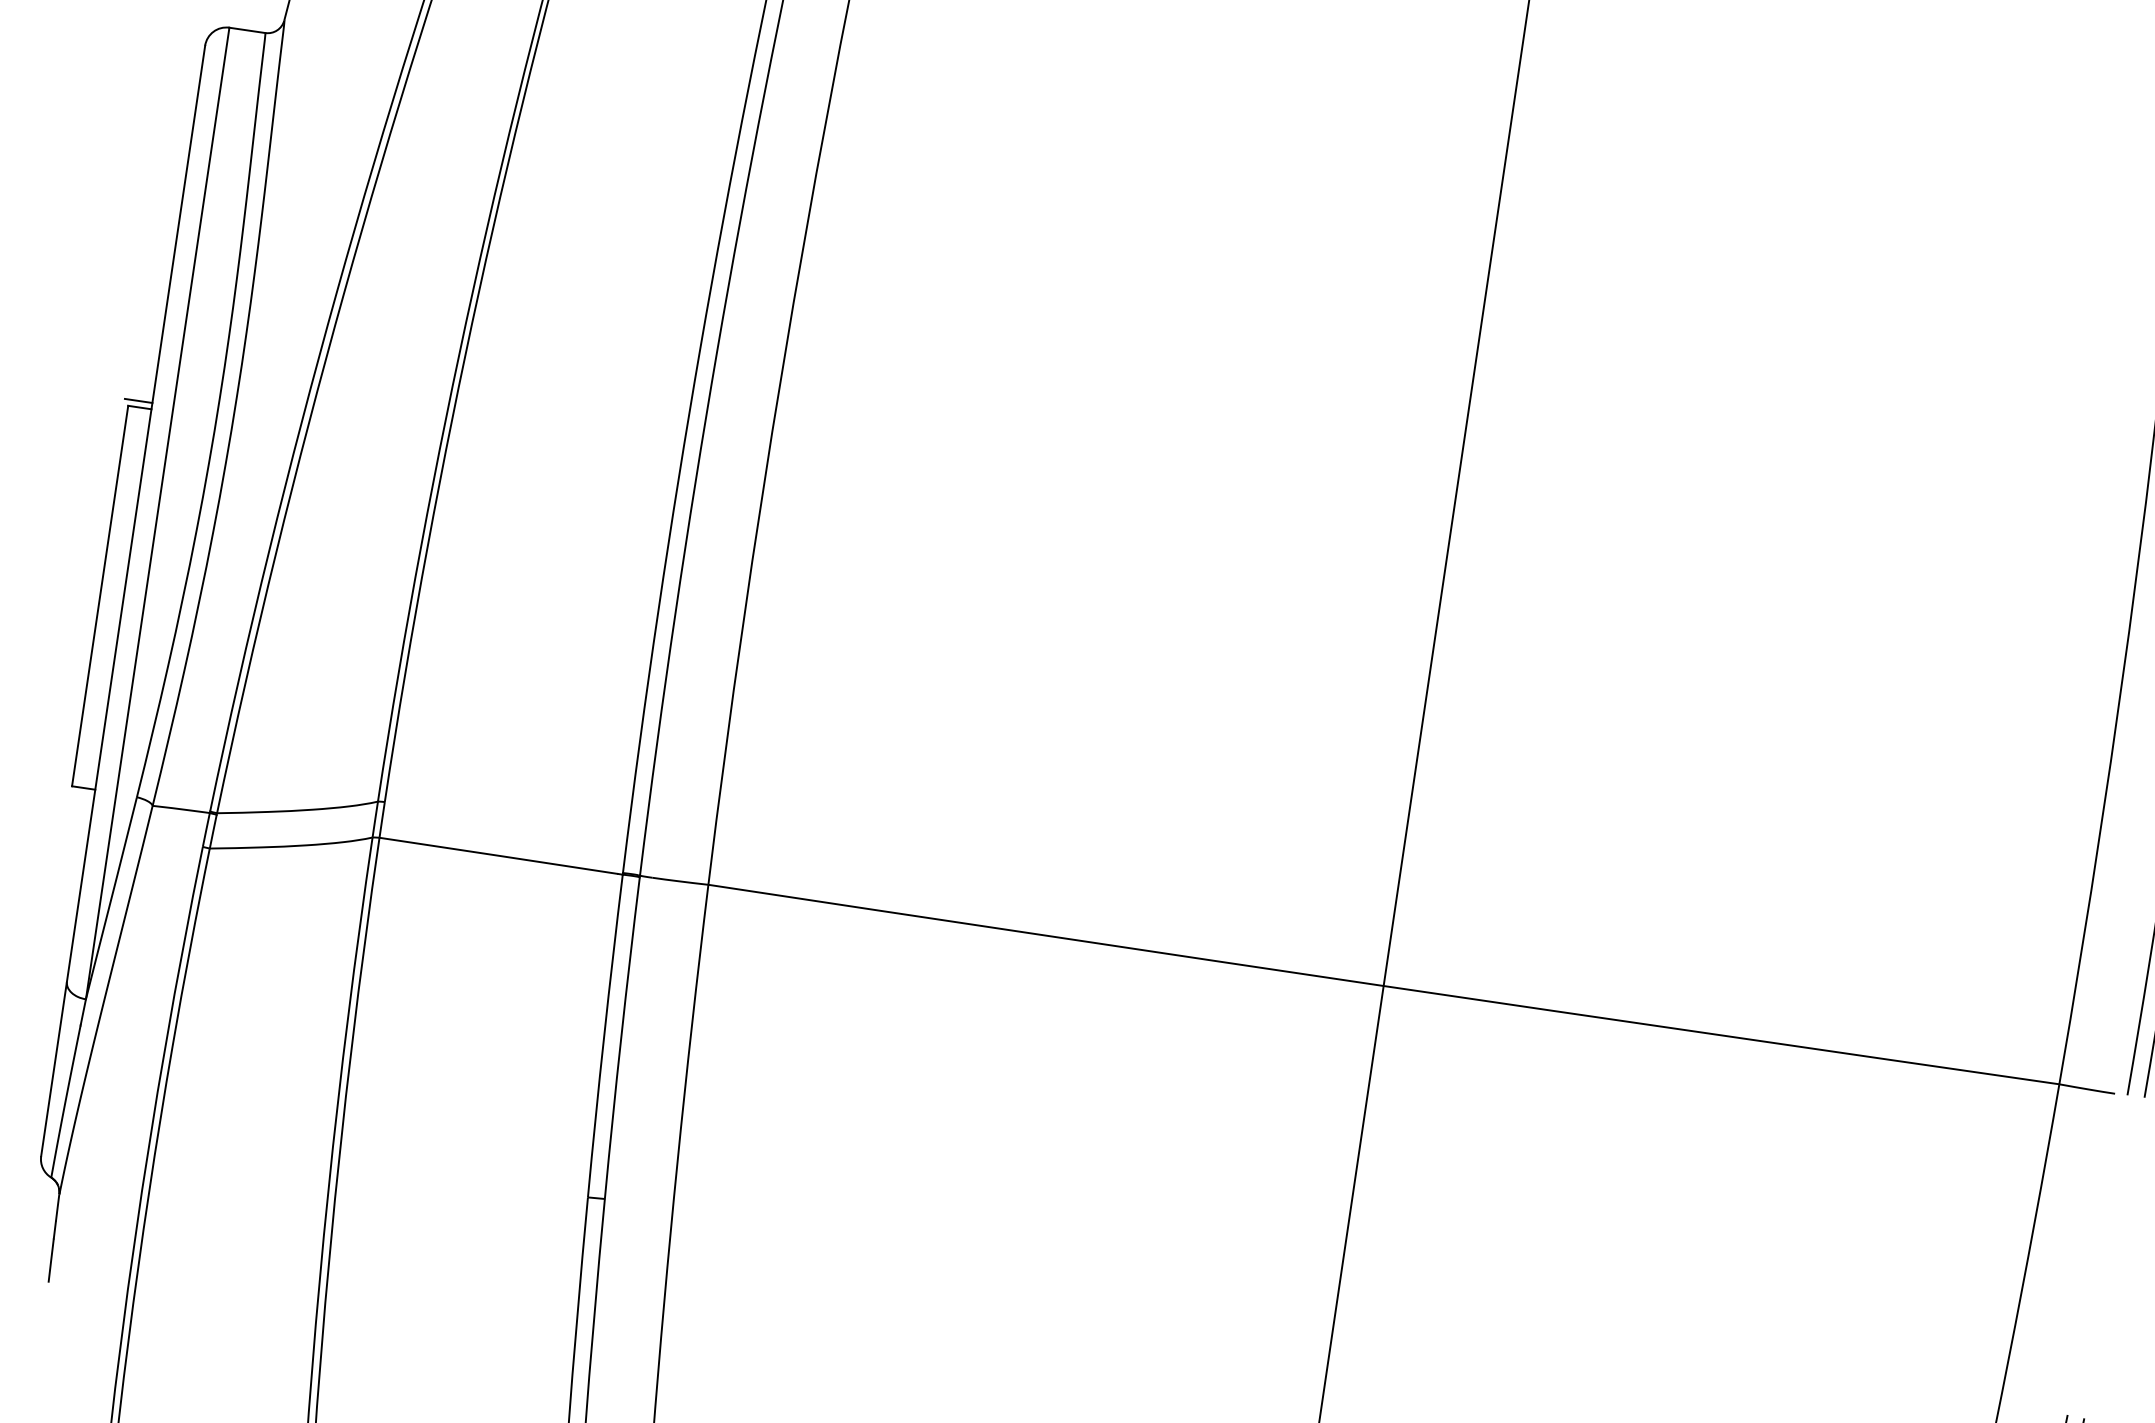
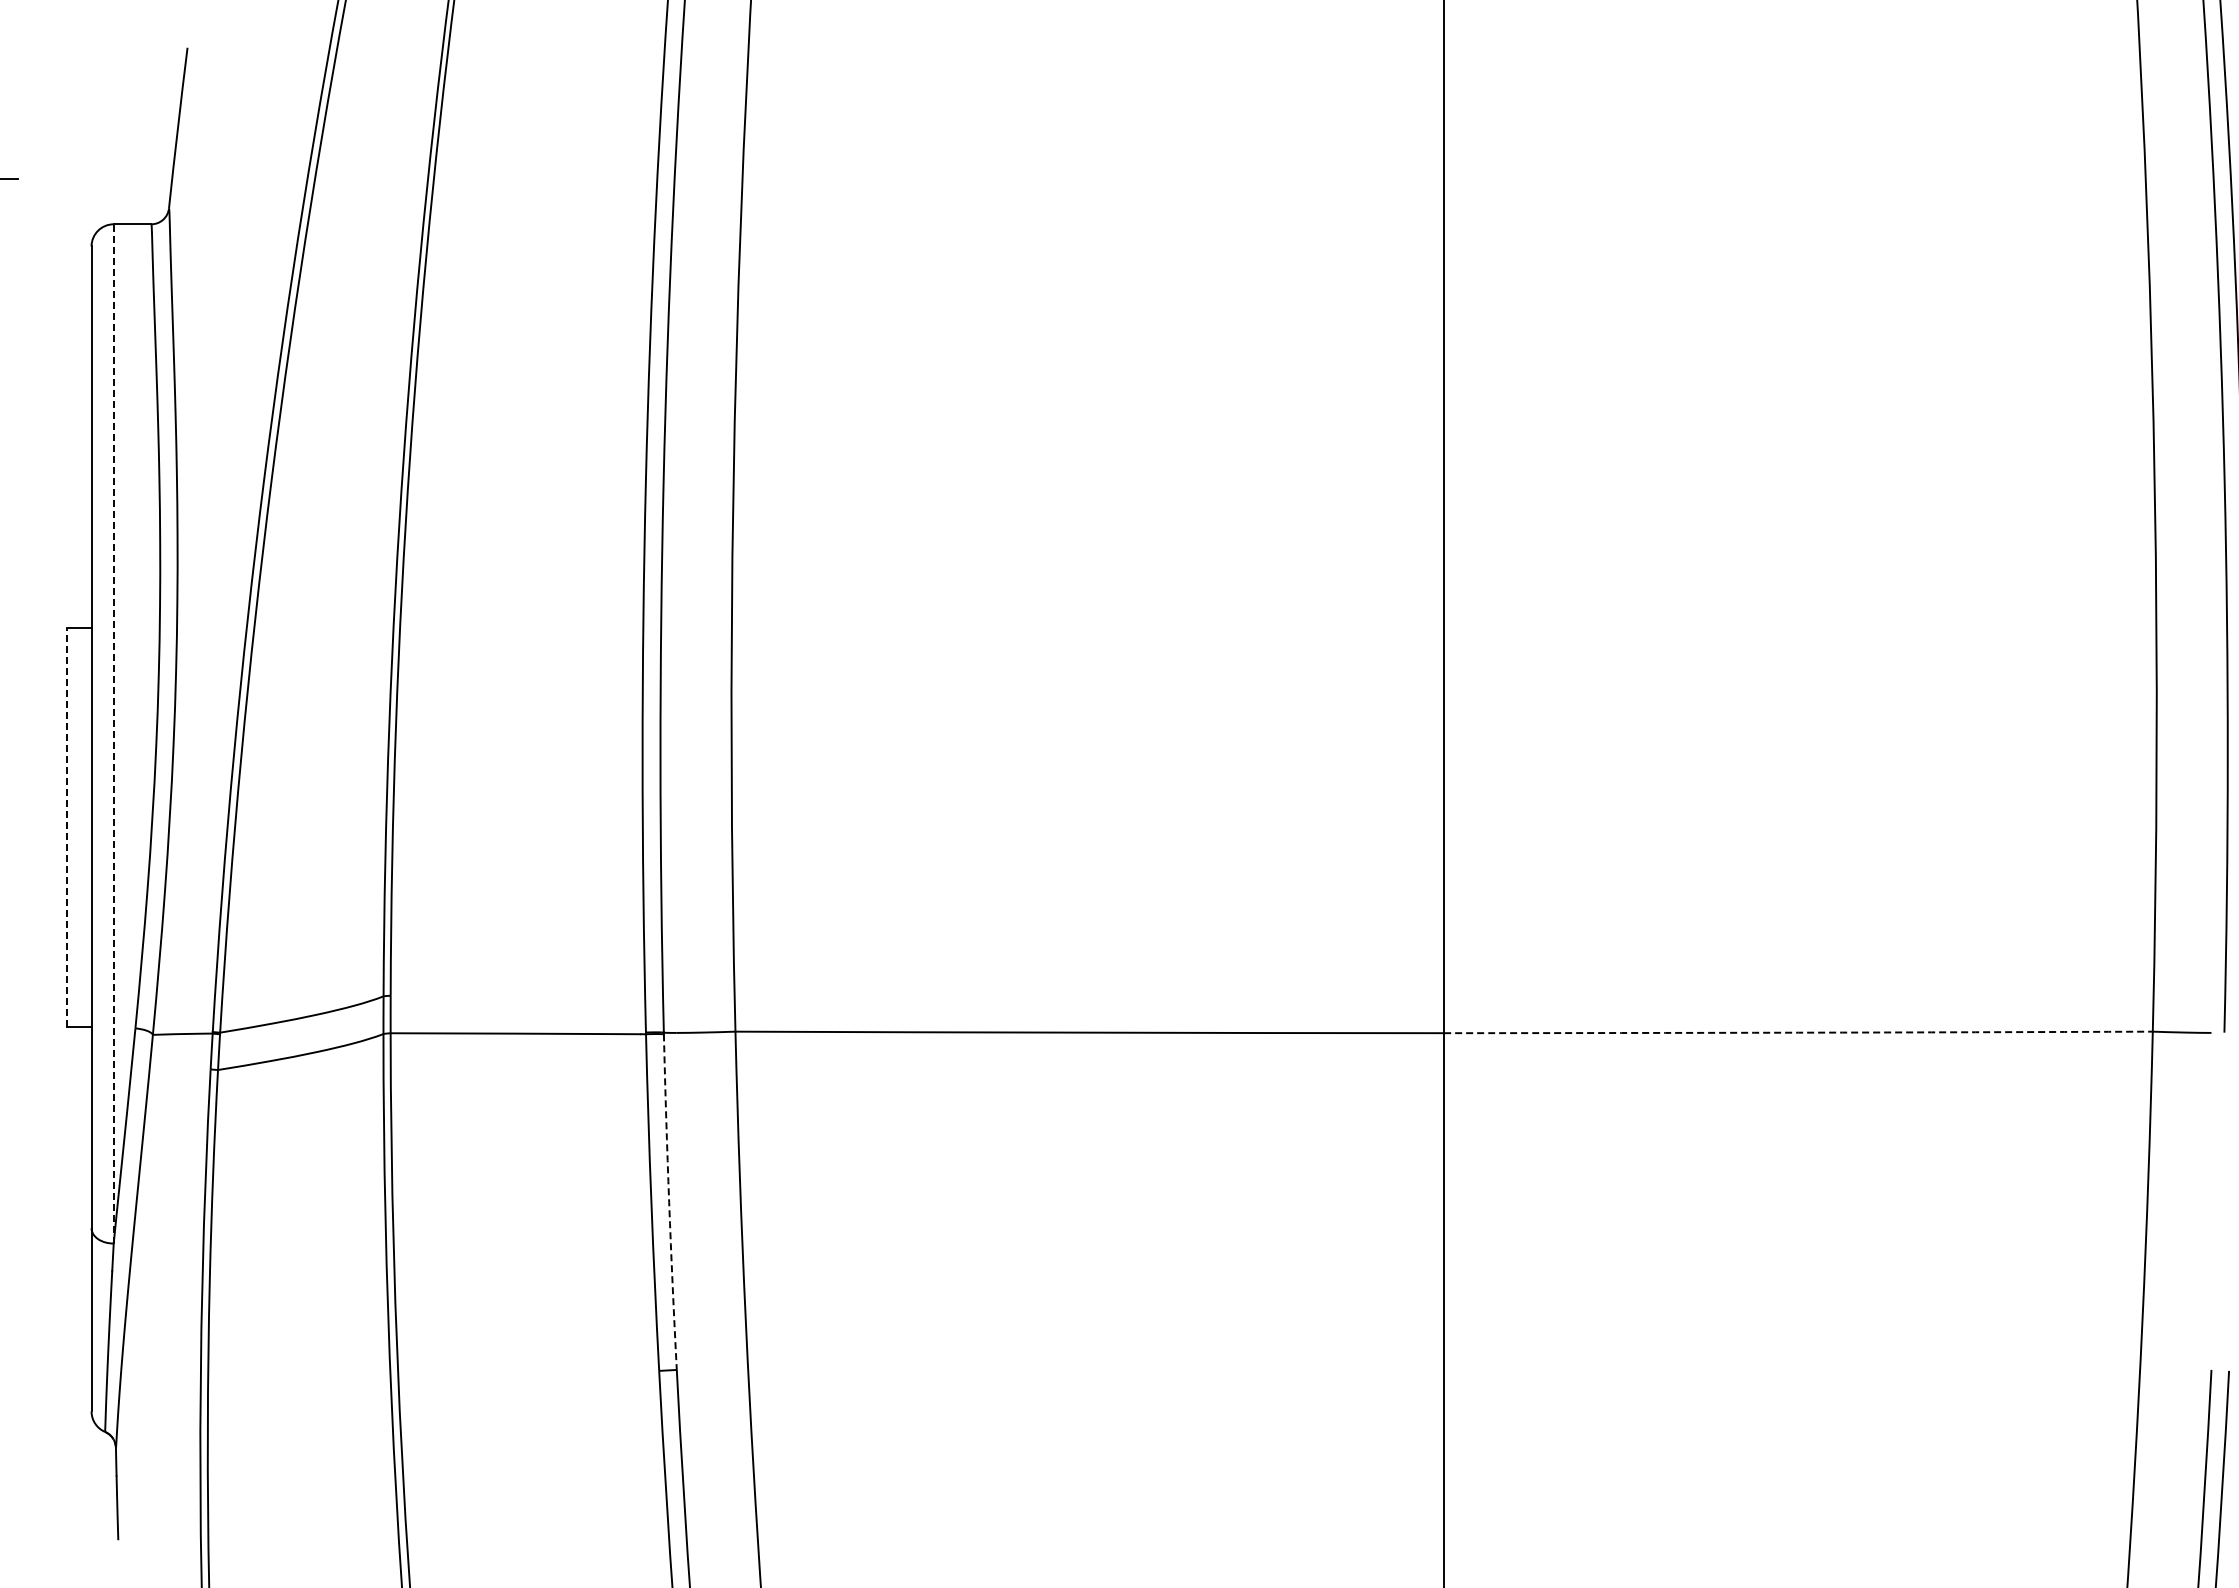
line: (138, 401) -> (76, 621), removed
line: (157, 513) -> (113, 733), solid -> dashed
line: (100, 596) -> (67, 827), solid -> dashed
arc: (1721, 1035) -> (1798, 1032), solid -> dashed
arc: (621, 1038) -> (669, 1202), solid -> dashed

